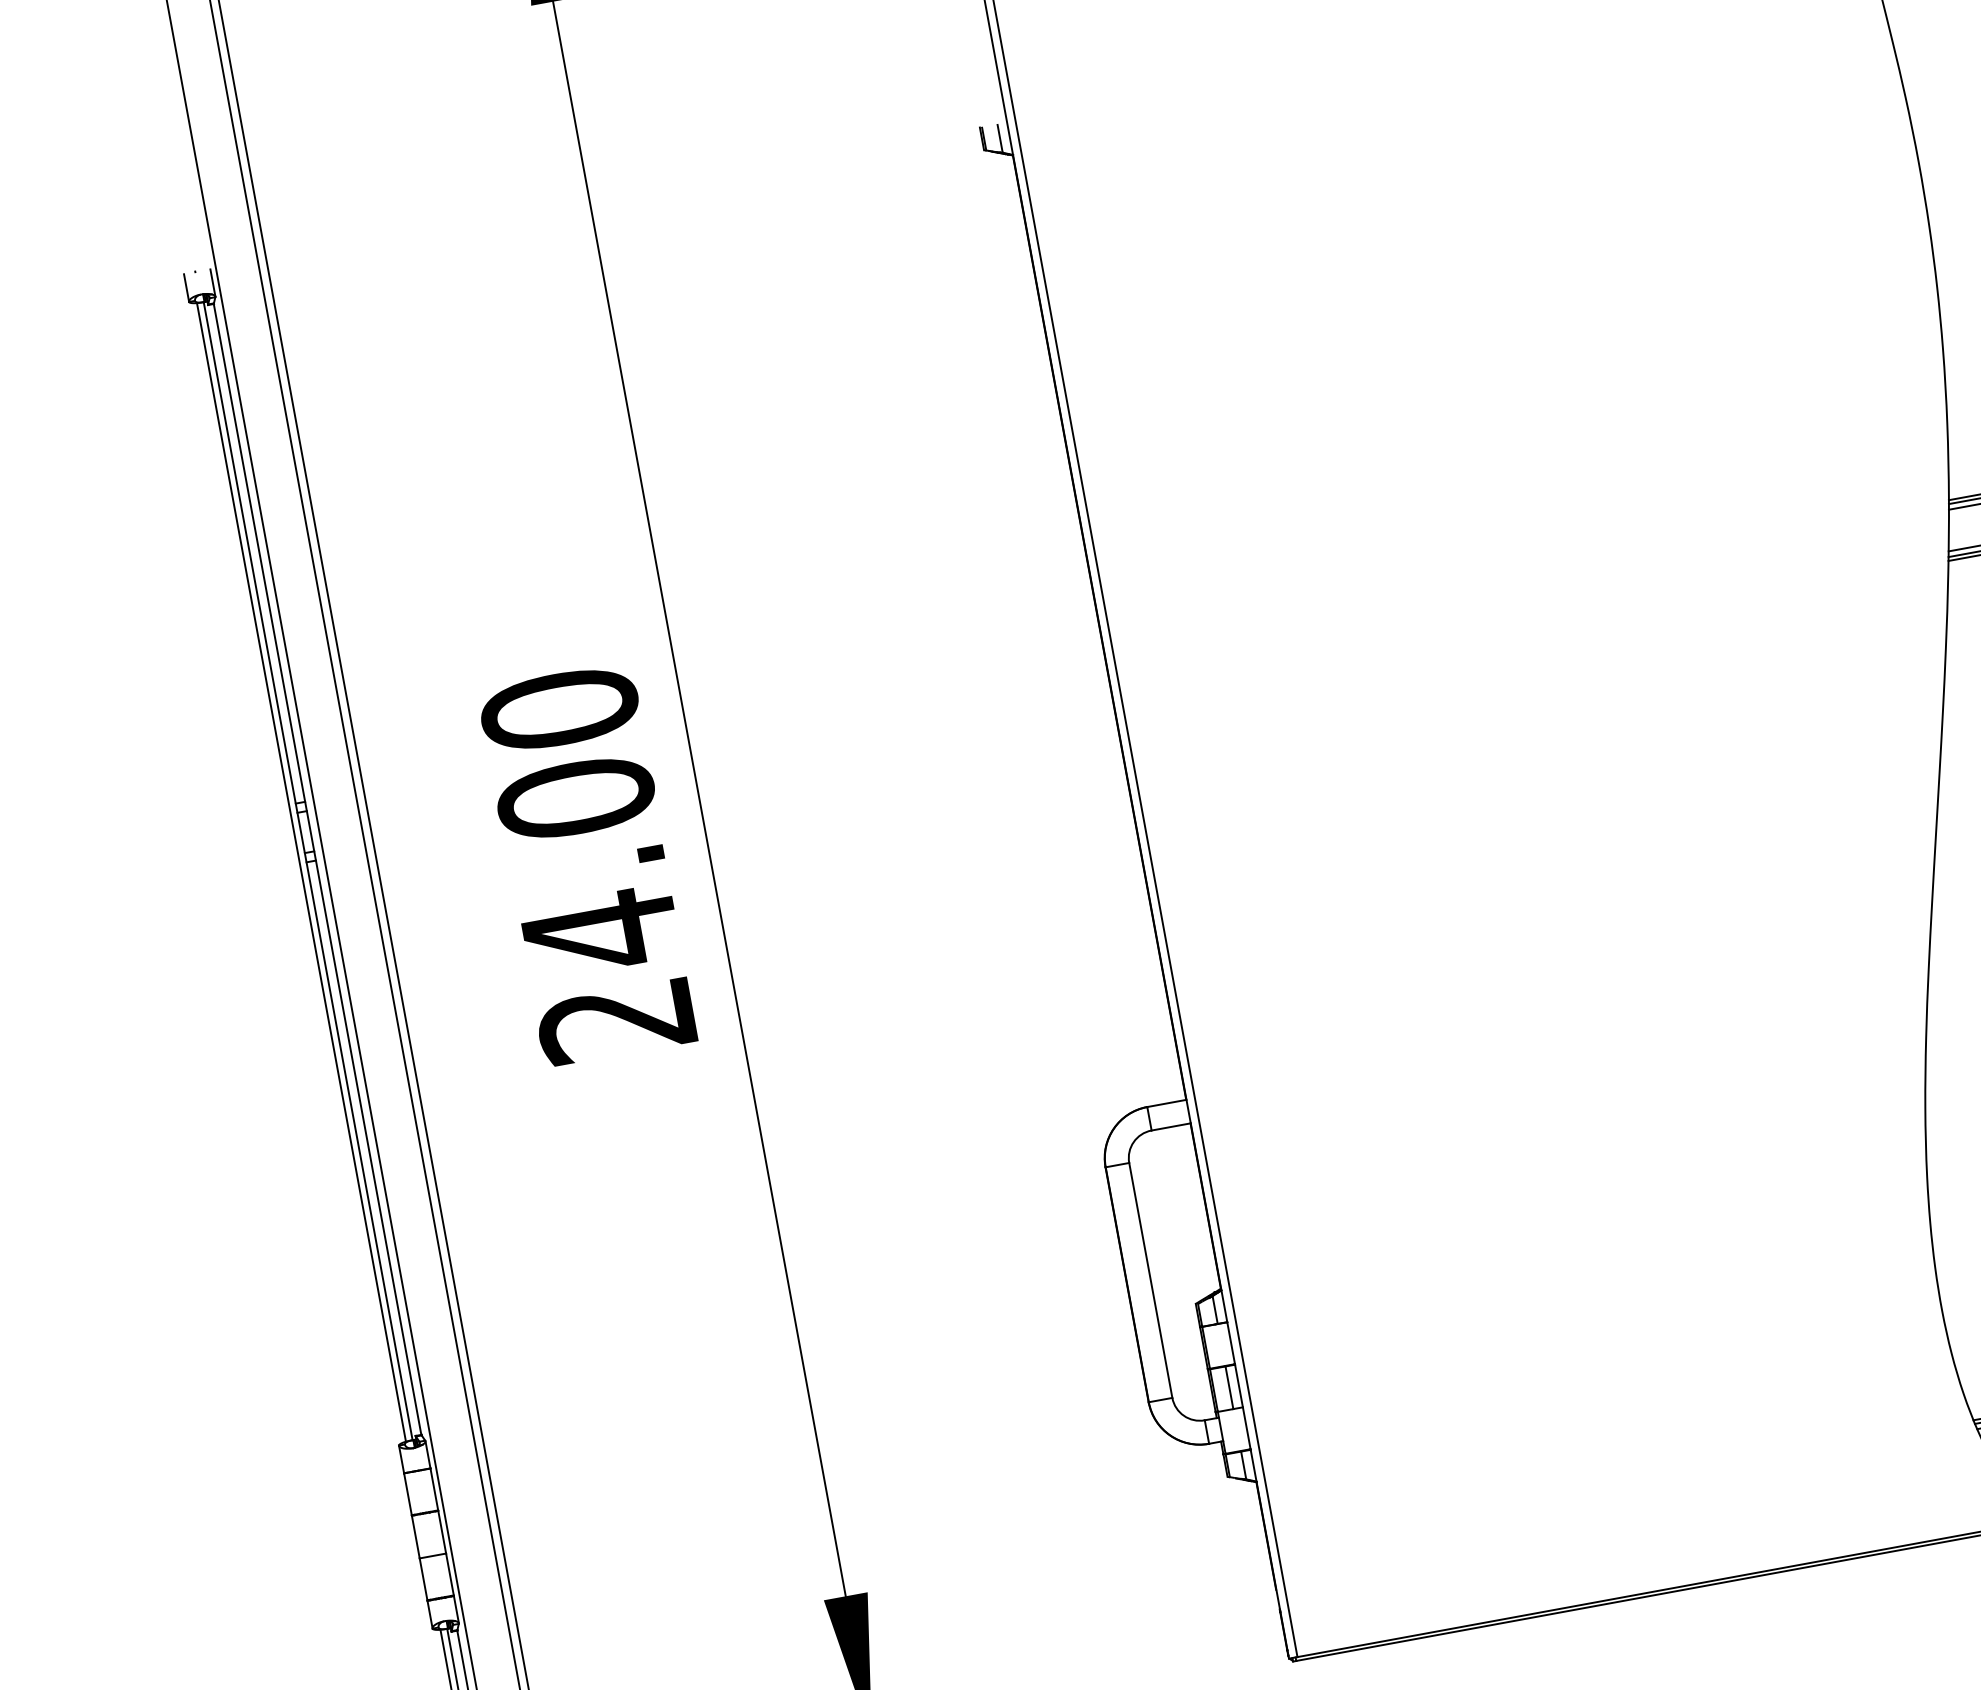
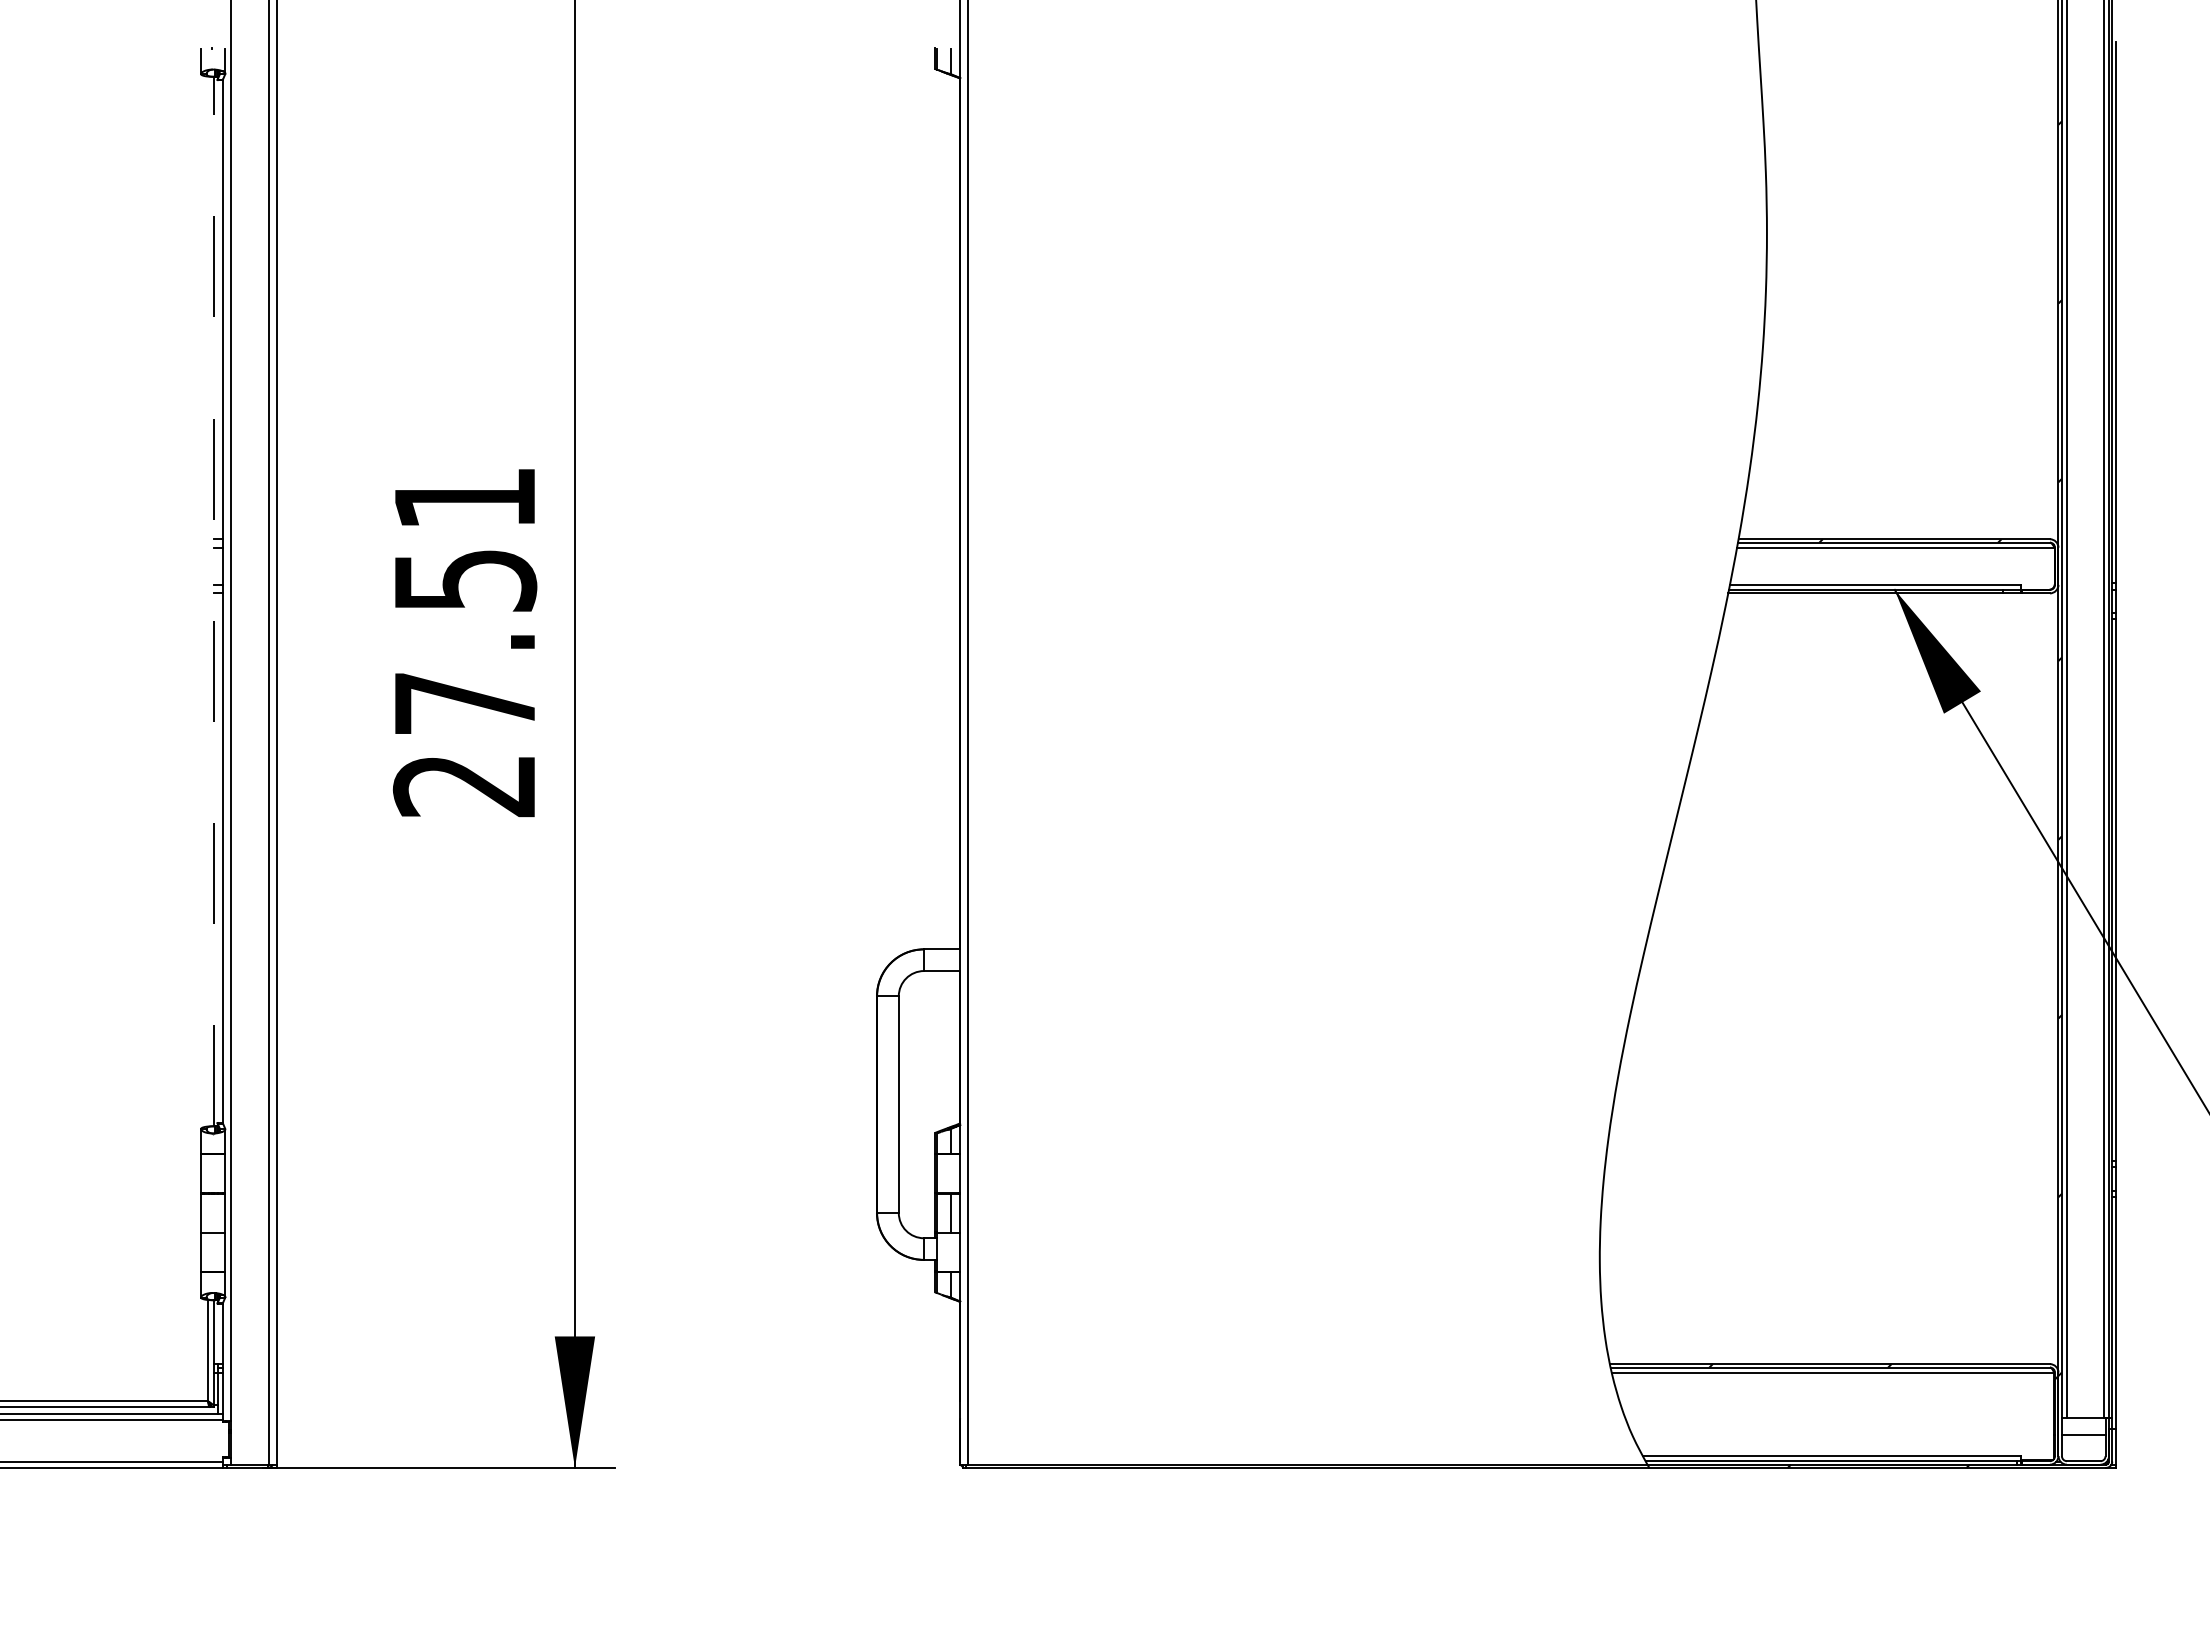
text: (579, 822) -> (464, 602), 24.00 -> 27.51
line: (308, 871) -> (214, 601), solid -> dashed
line: (301, 872) -> (207, 601), removed

